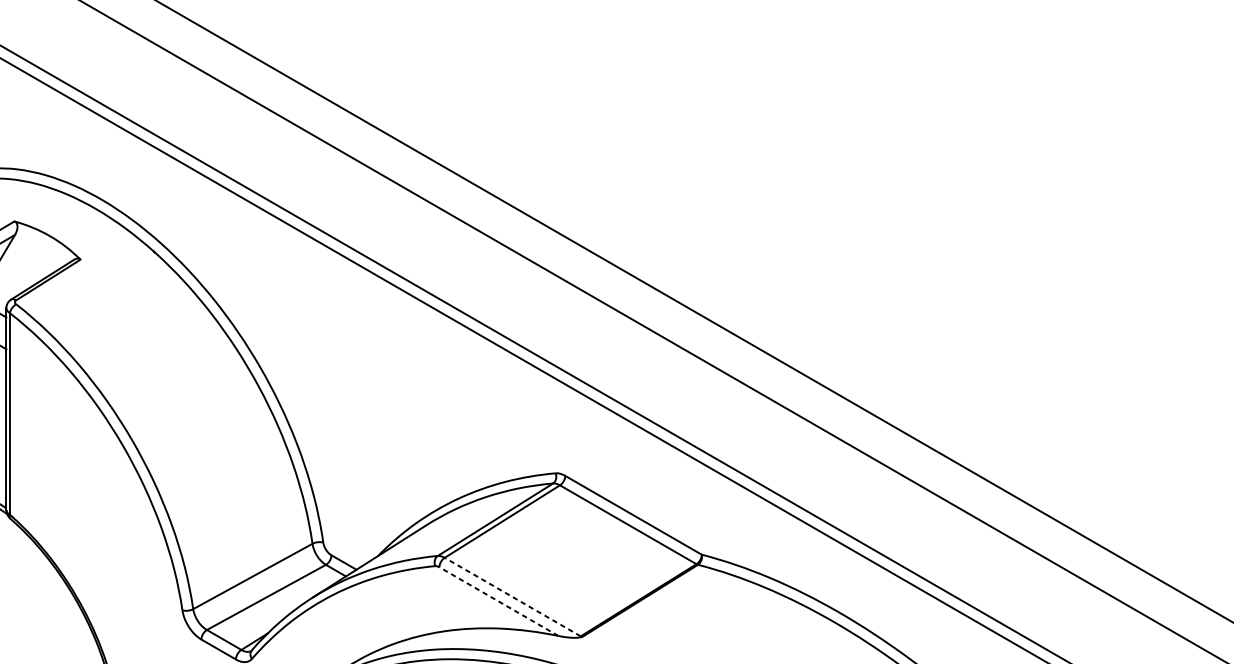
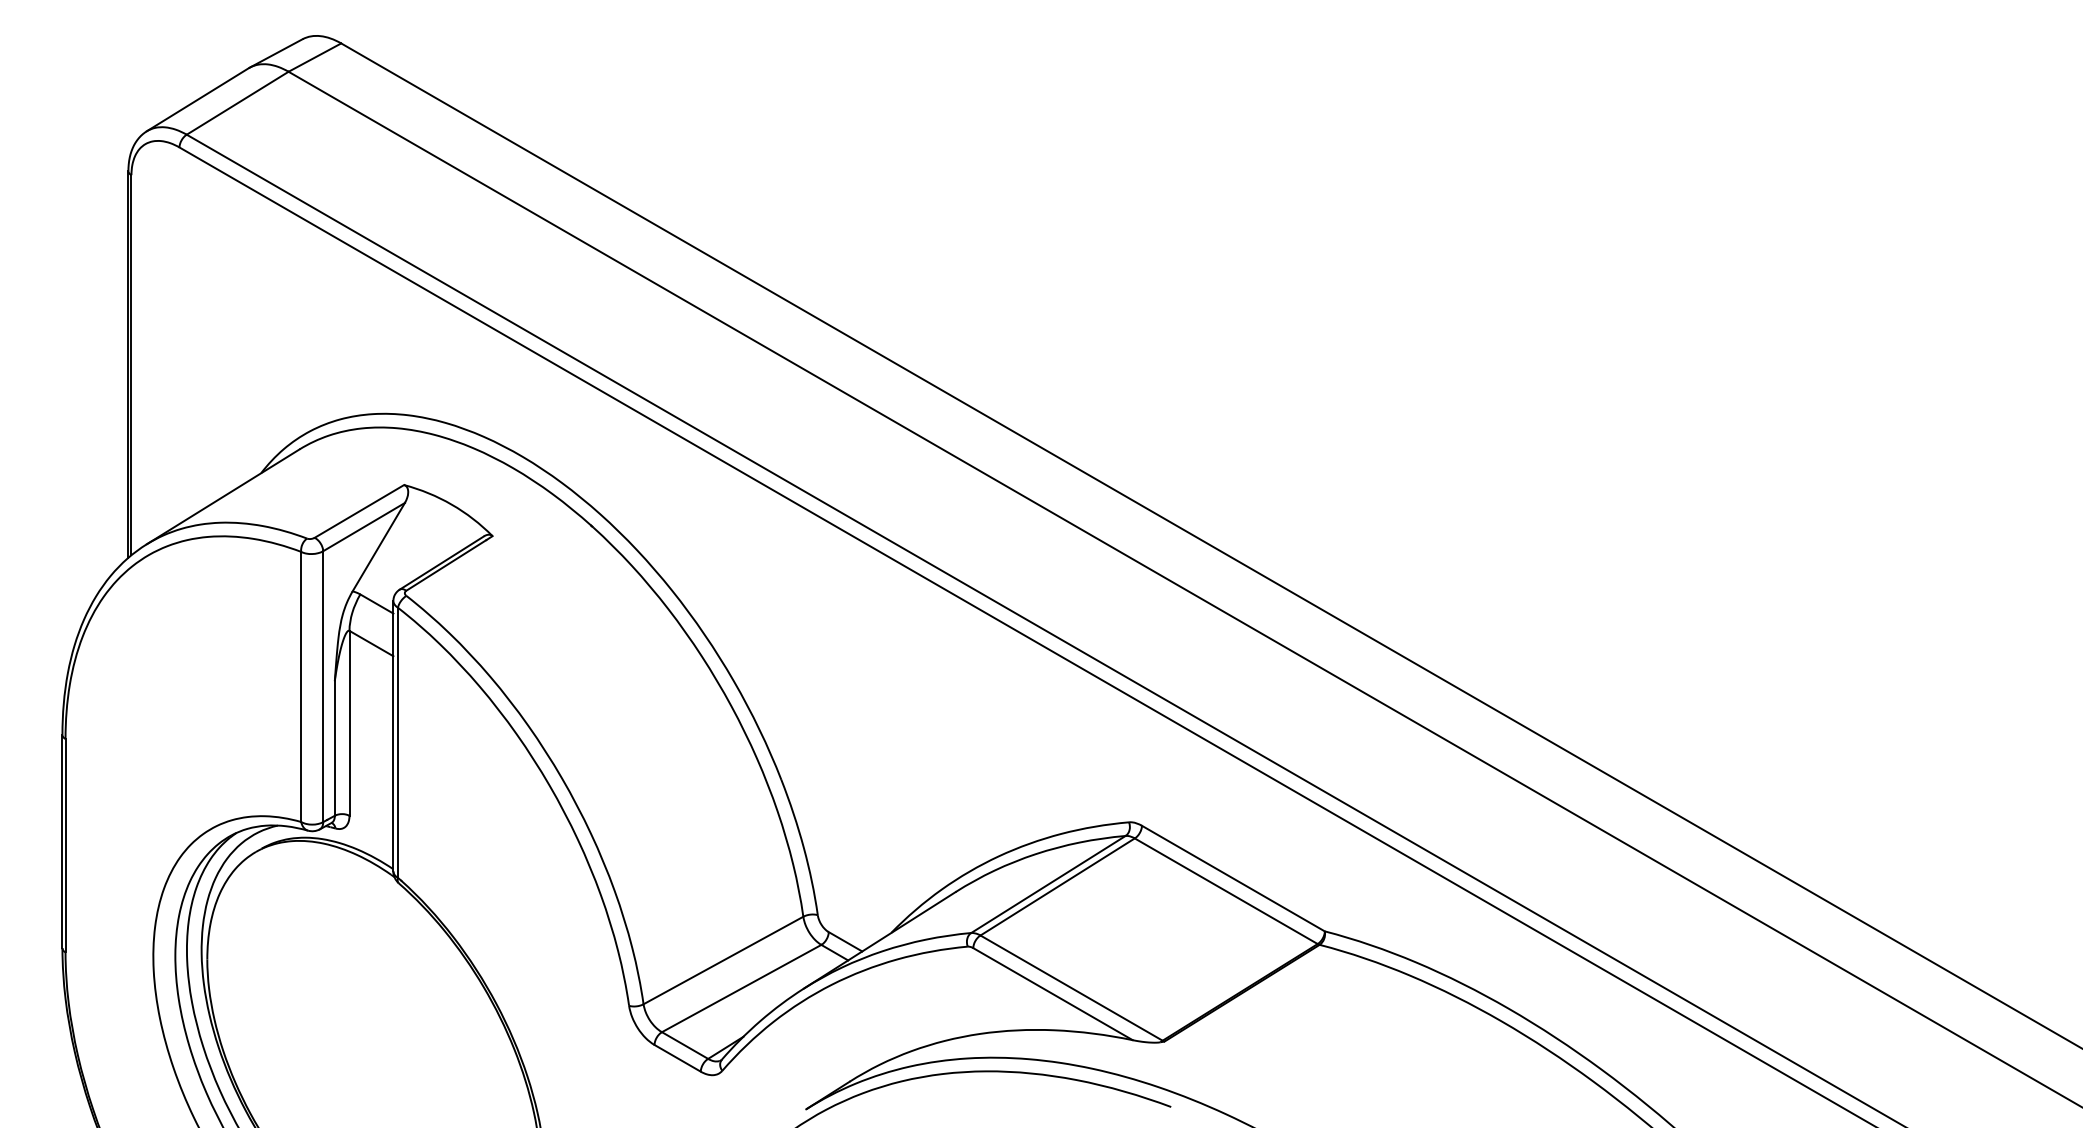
line: (512, 596) -> (1071, 987), dashed -> solid
line: (498, 601) -> (1052, 993), dashed -> solid

